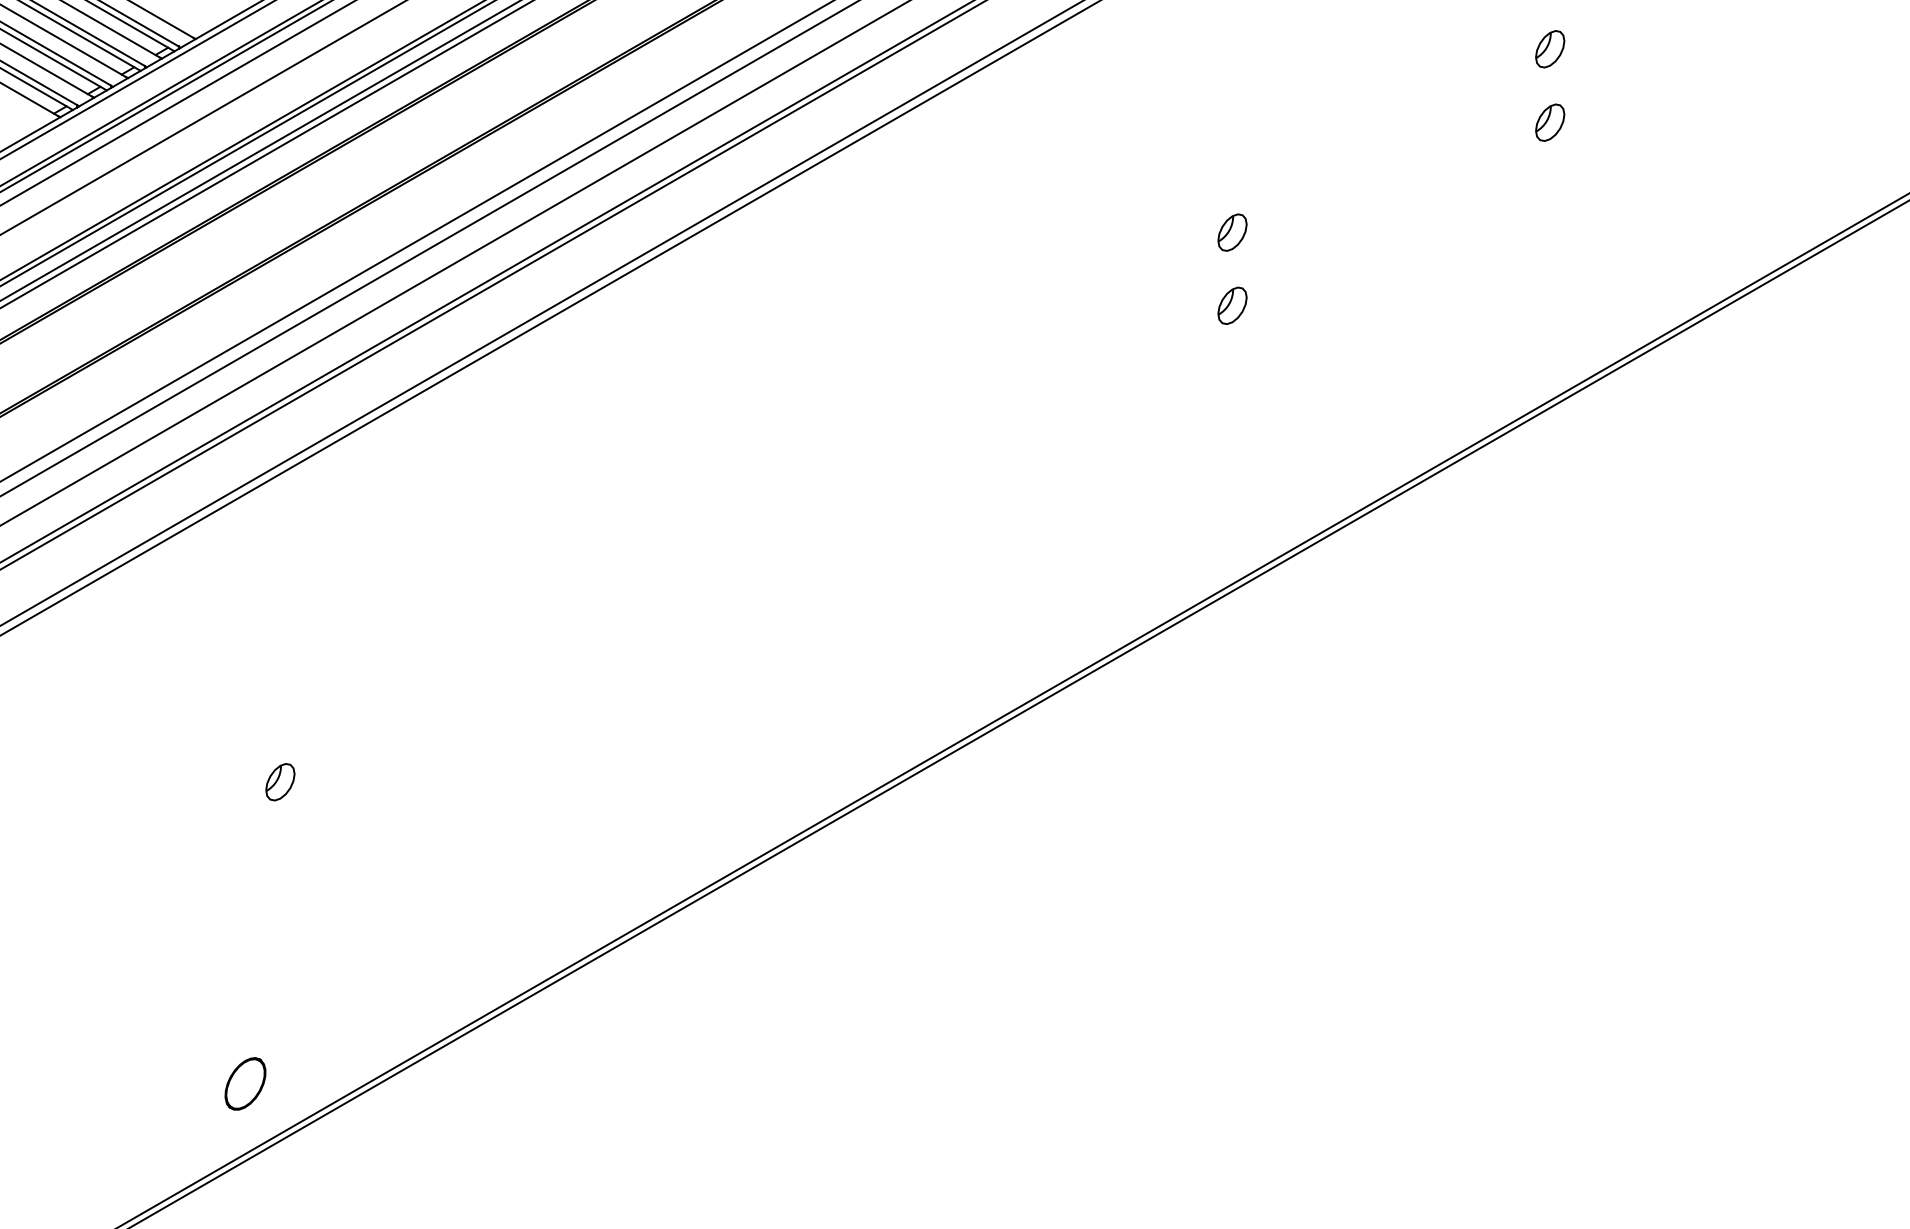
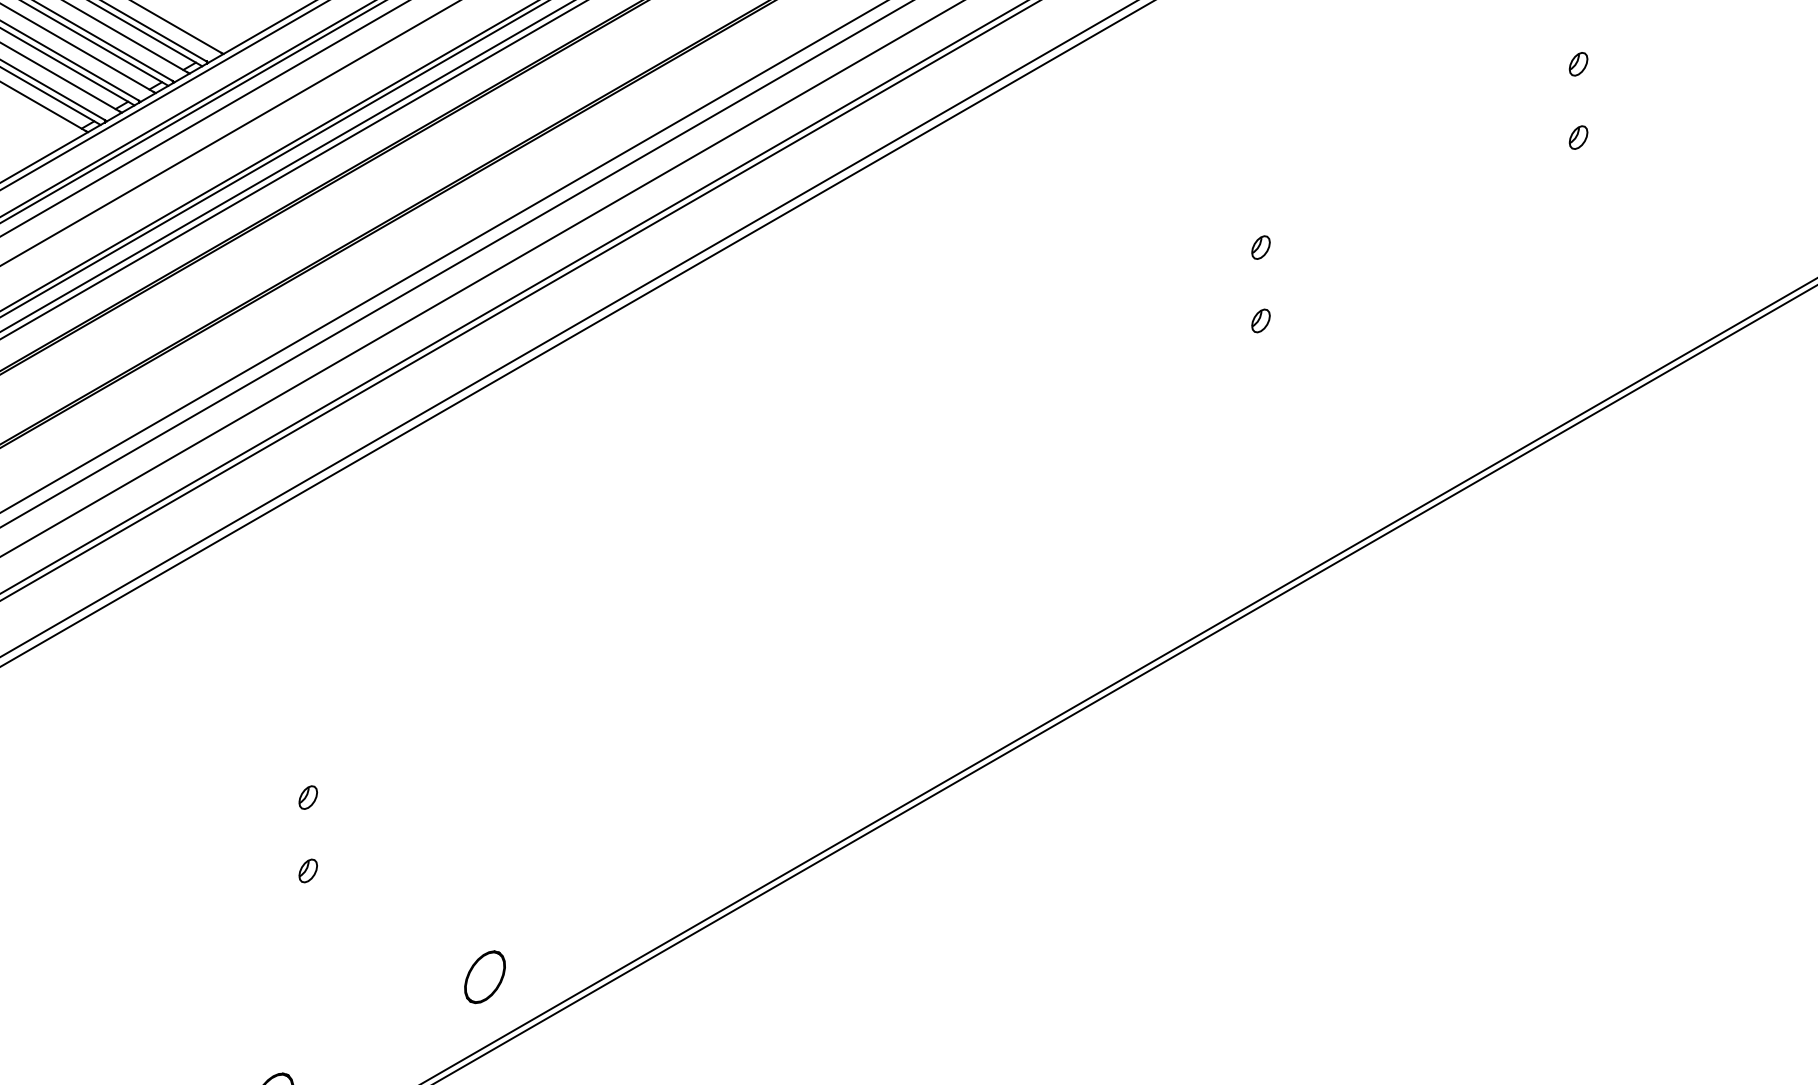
part: (1549, 49) -> (1577, 64), size x0.62
part: (1549, 122) -> (1577, 137), size x0.62
part: (1232, 232) -> (1260, 247), size x0.62
part: (1232, 305) -> (1260, 320), size x0.62
part: (280, 782) -> (308, 797), size x0.62
part: (280, 855) -> (308, 870), added
part: (456, 961) -> (484, 976), added

